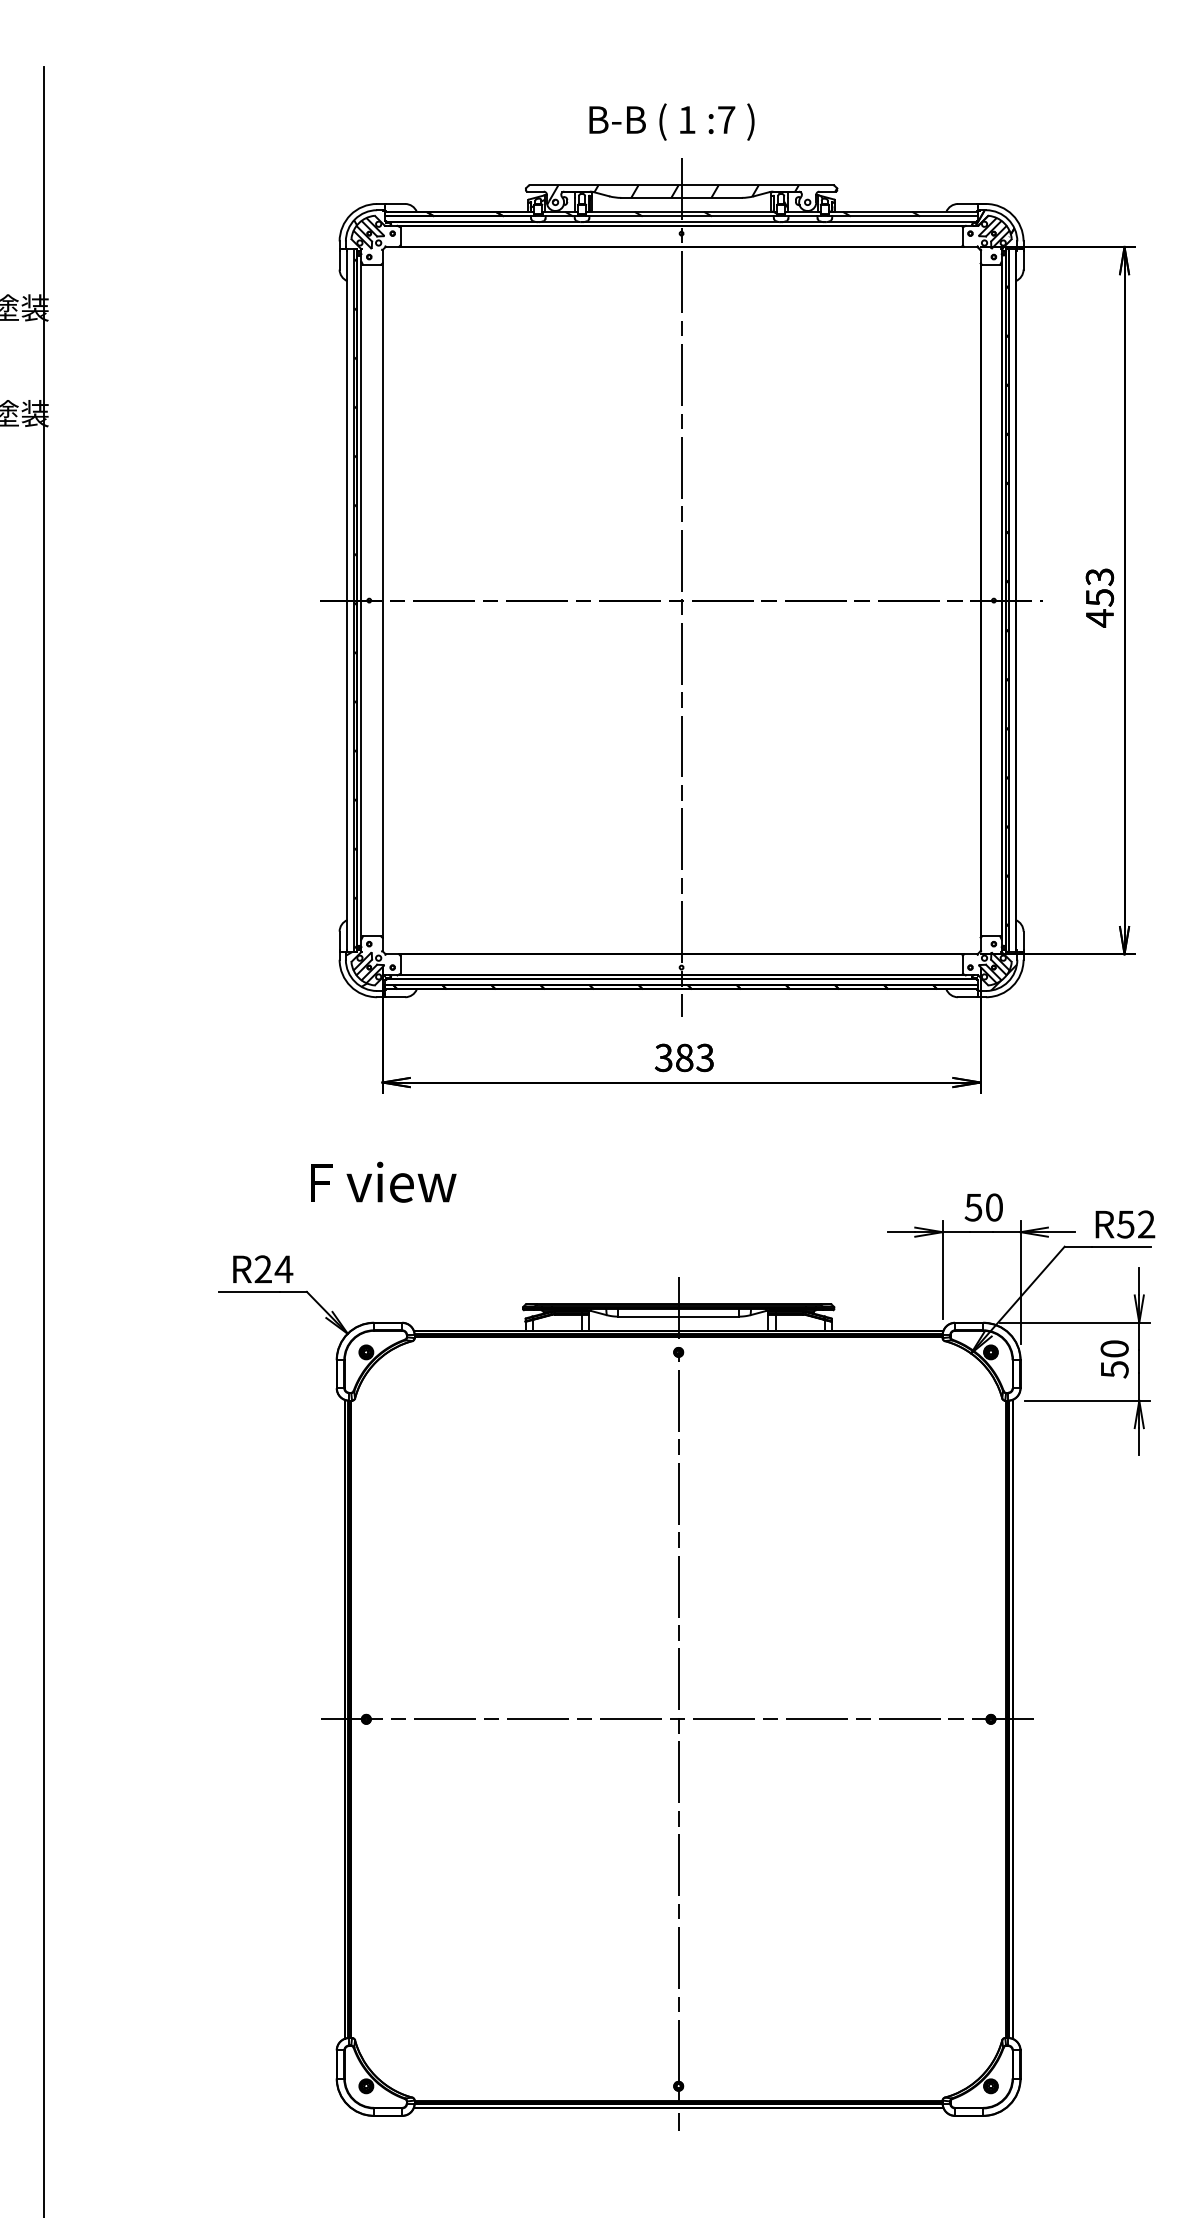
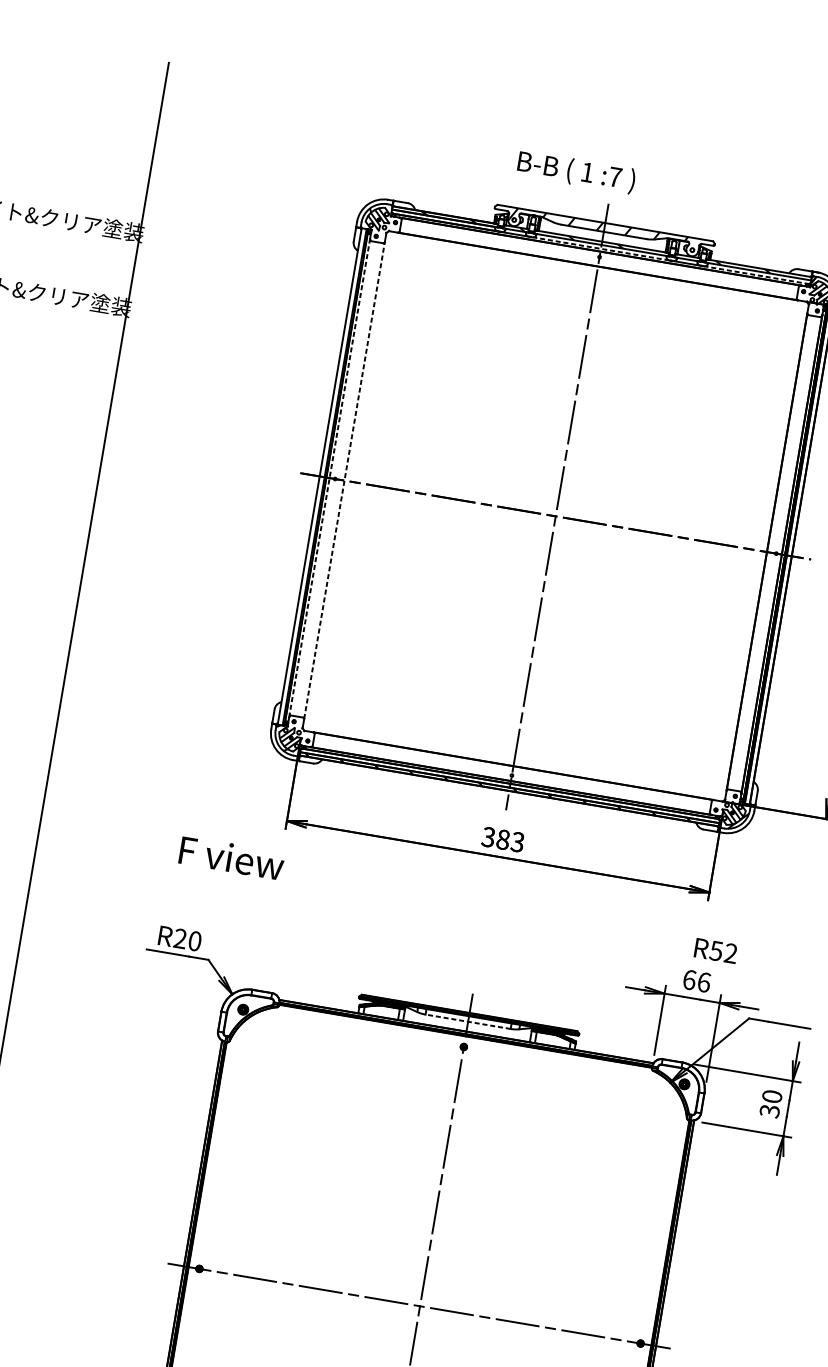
text: (671, 121) -> (576, 171), moved
line: (681, 221) -> (600, 248), solid -> dashed
line: (902, 221) -> (757, 274), solid -> dashed
line: (361, 600) -> (329, 478), solid -> dashed
line: (382, 600) -> (344, 480), solid -> dashed
text: (383, 1181) -> (232, 857), moved
text: (983, 1207) -> (696, 981), 50 -> 66
text: (1125, 1224) -> (716, 951), moved
text: (283, 1269) -> (194, 941), R24 -> R20
line: (678, 1316) -> (468, 1021), solid -> dashed
text: (1114, 1369) -> (769, 1111), 50 -> 30

